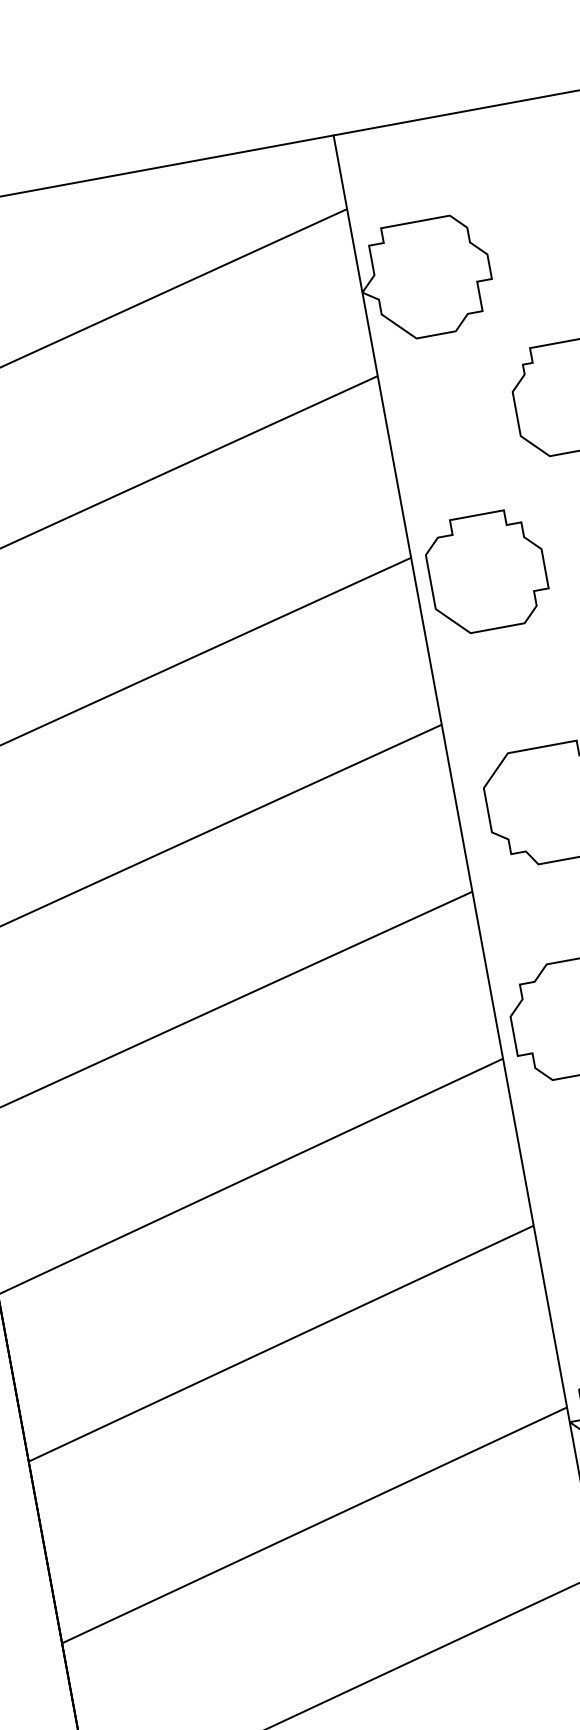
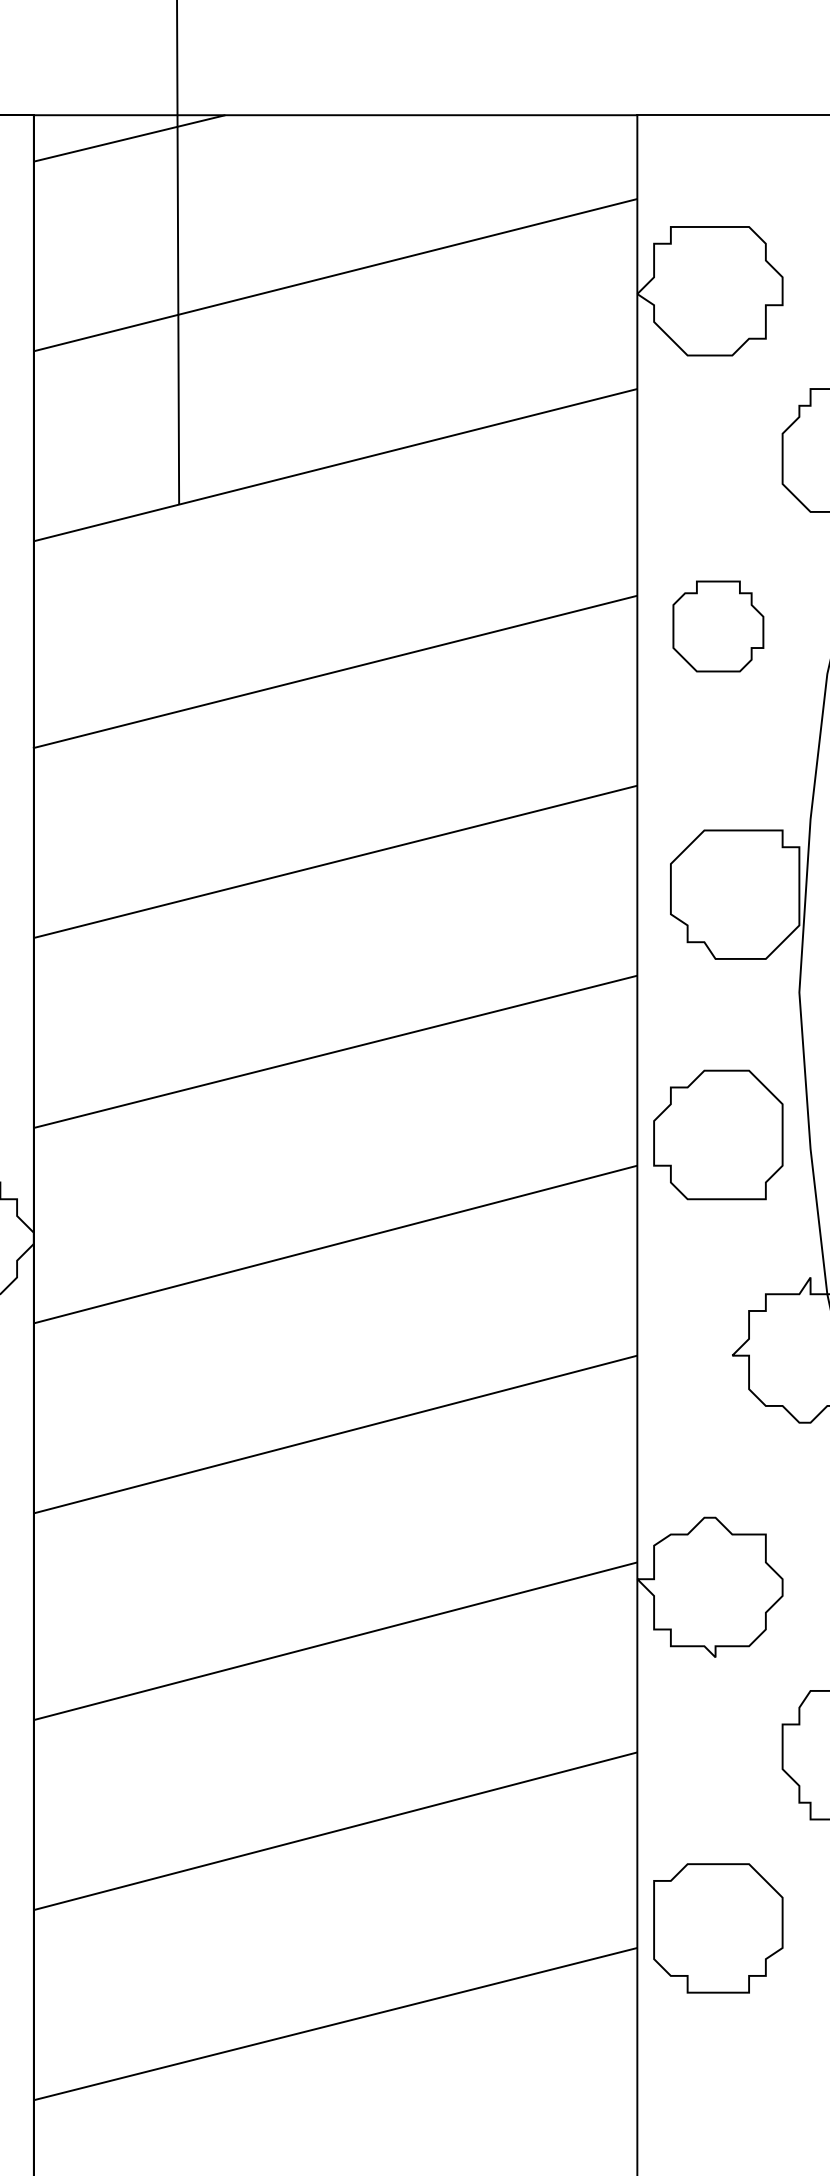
part: (487, 571) -> (718, 626), size x0.7

